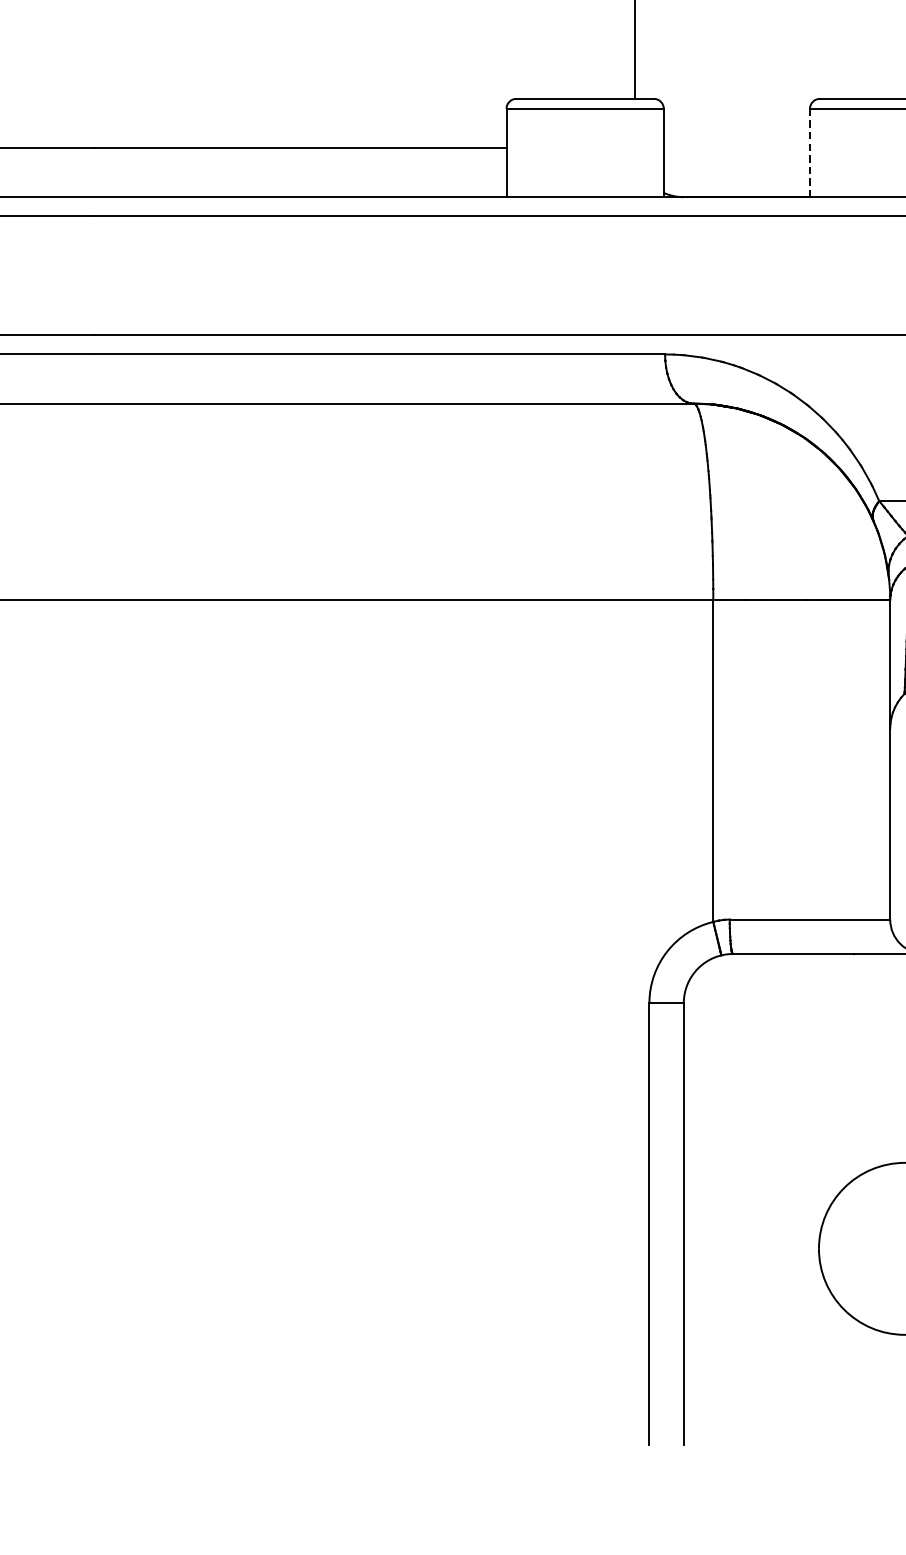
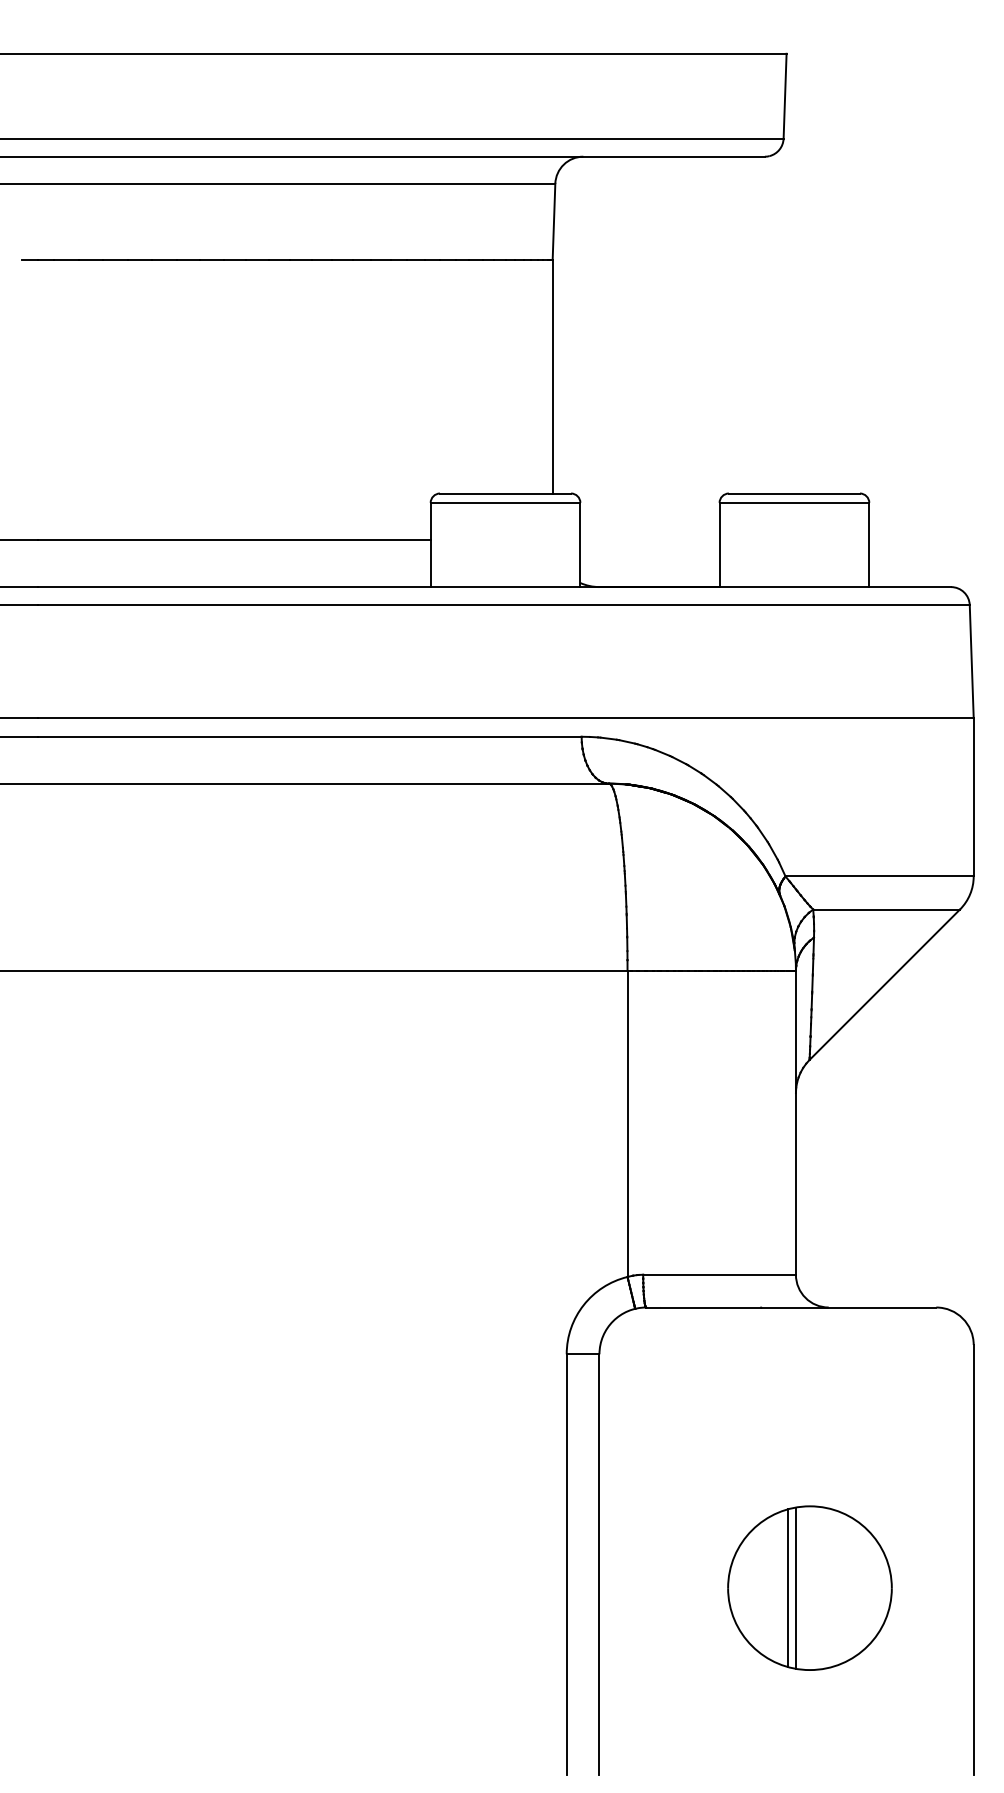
line: (809, 152) -> (719, 544), dashed -> solid
line: (882, 1248) -> (788, 1587), added
line: (889, 1248) -> (795, 1587), added

